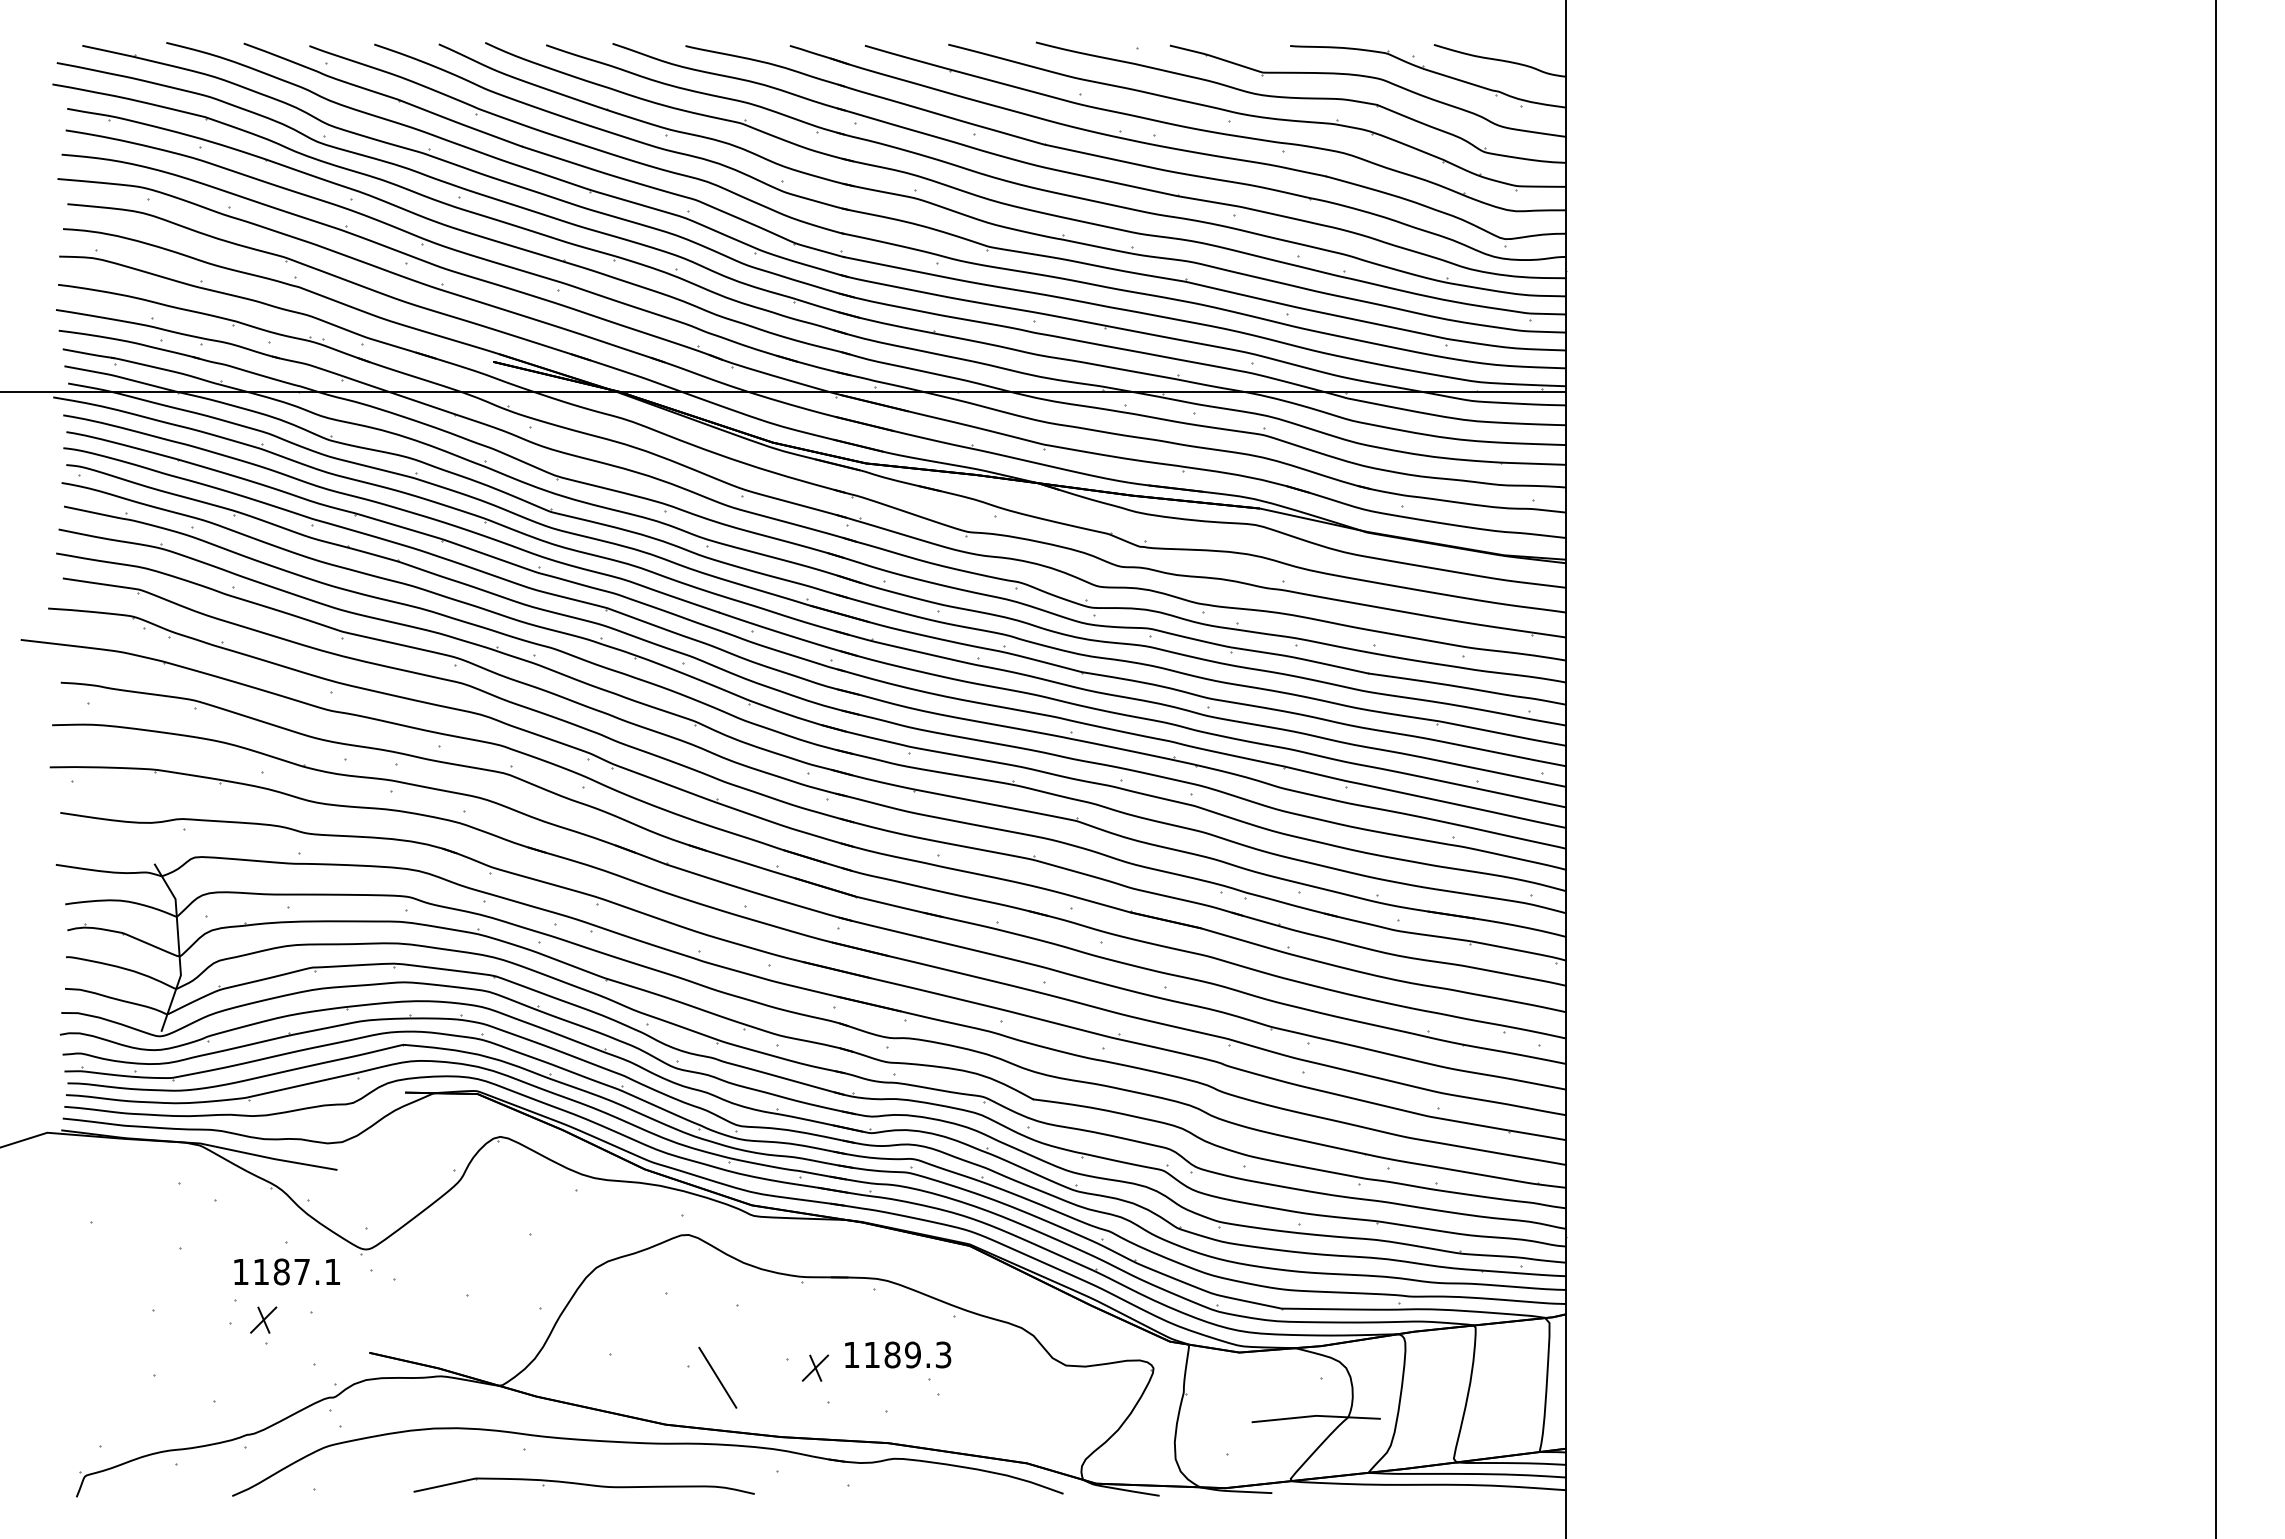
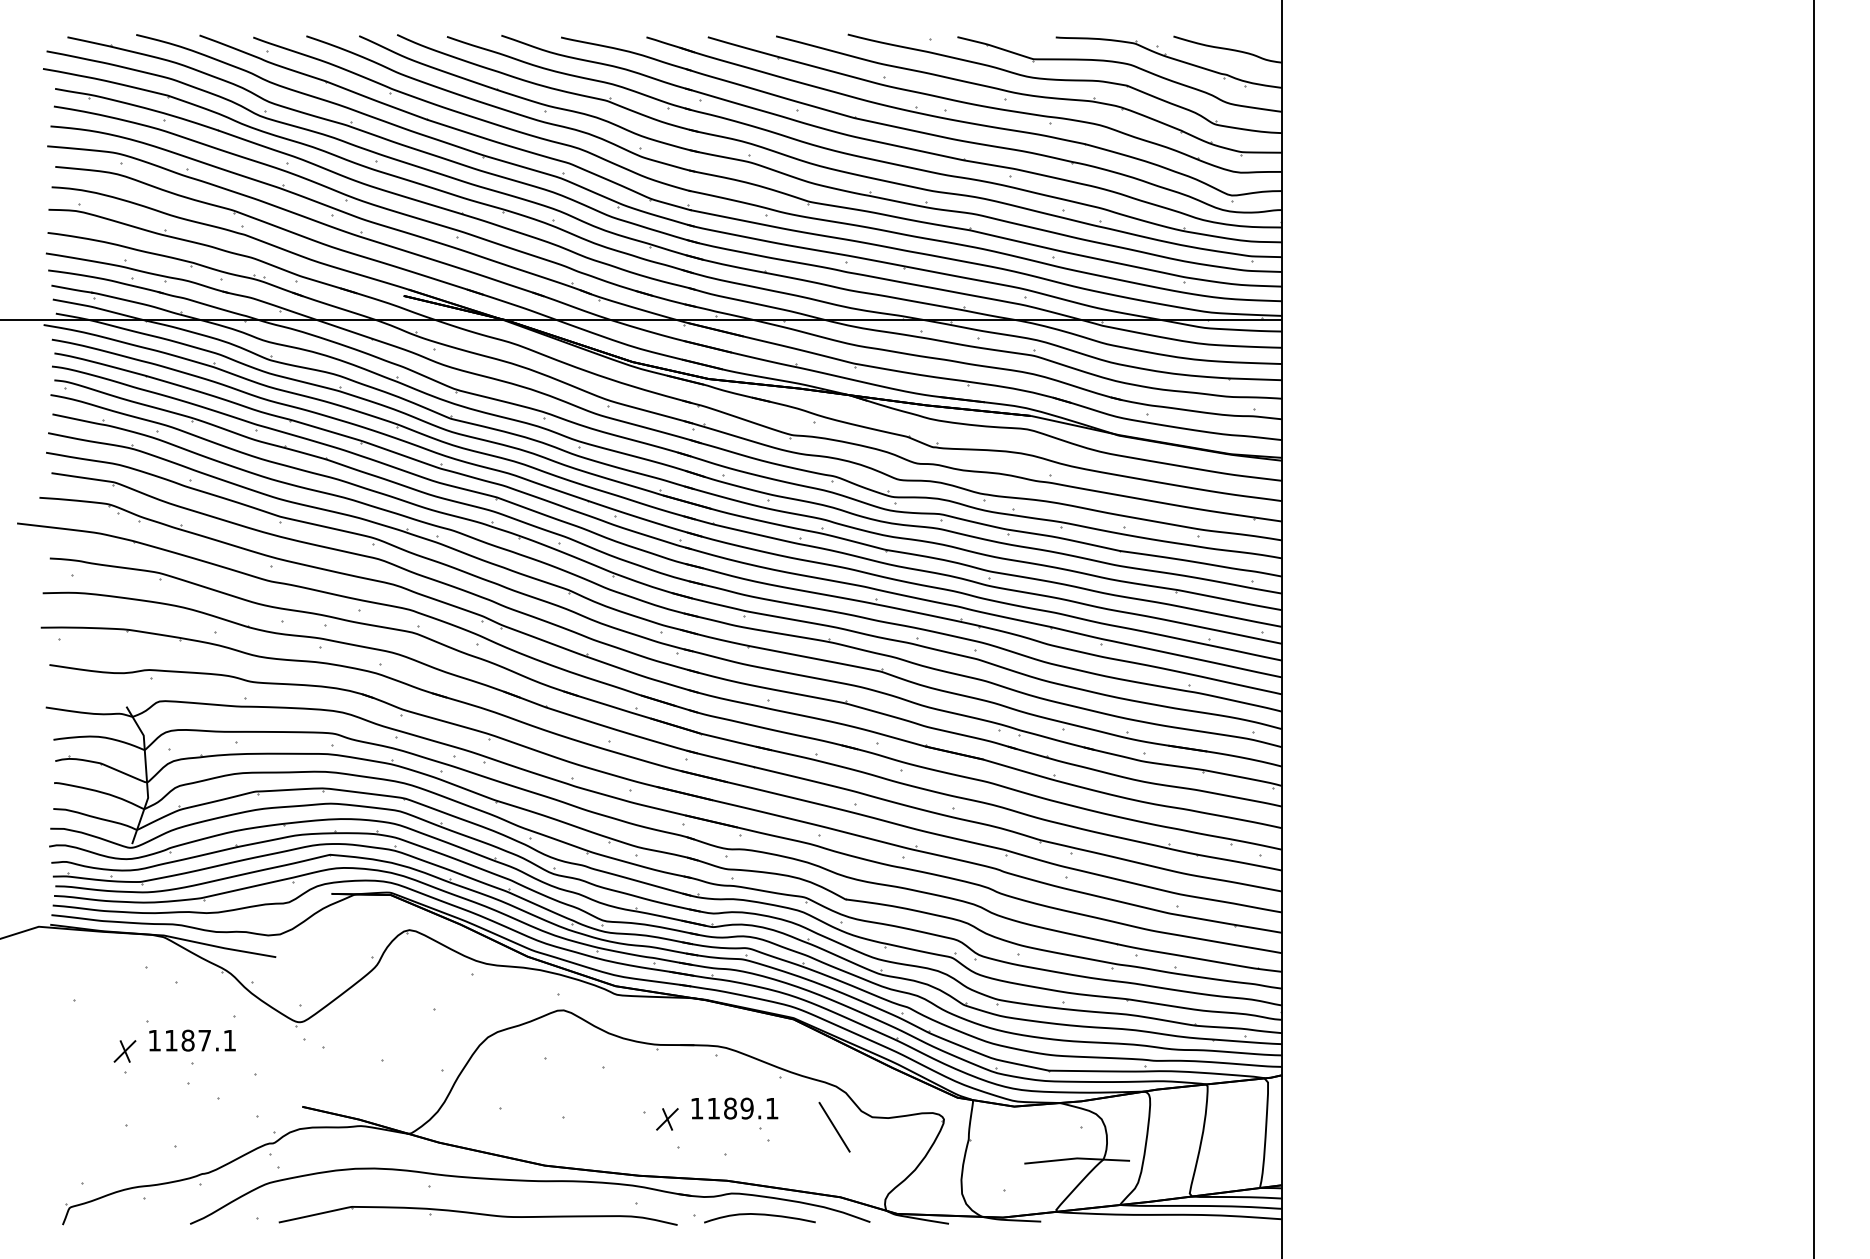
text: (286, 1271) -> (191, 1040), moved
part: (263, 1319) -> (124, 1050), moved
text: (943, 1354) -> (772, 1108), 1189.3 -> 1189.1
line: (717, 1377) -> (834, 1127), moved
curve: (928, 1485) -> (759, 1215), added
part: (583, 1486) -> (477, 1216), size x1.43

